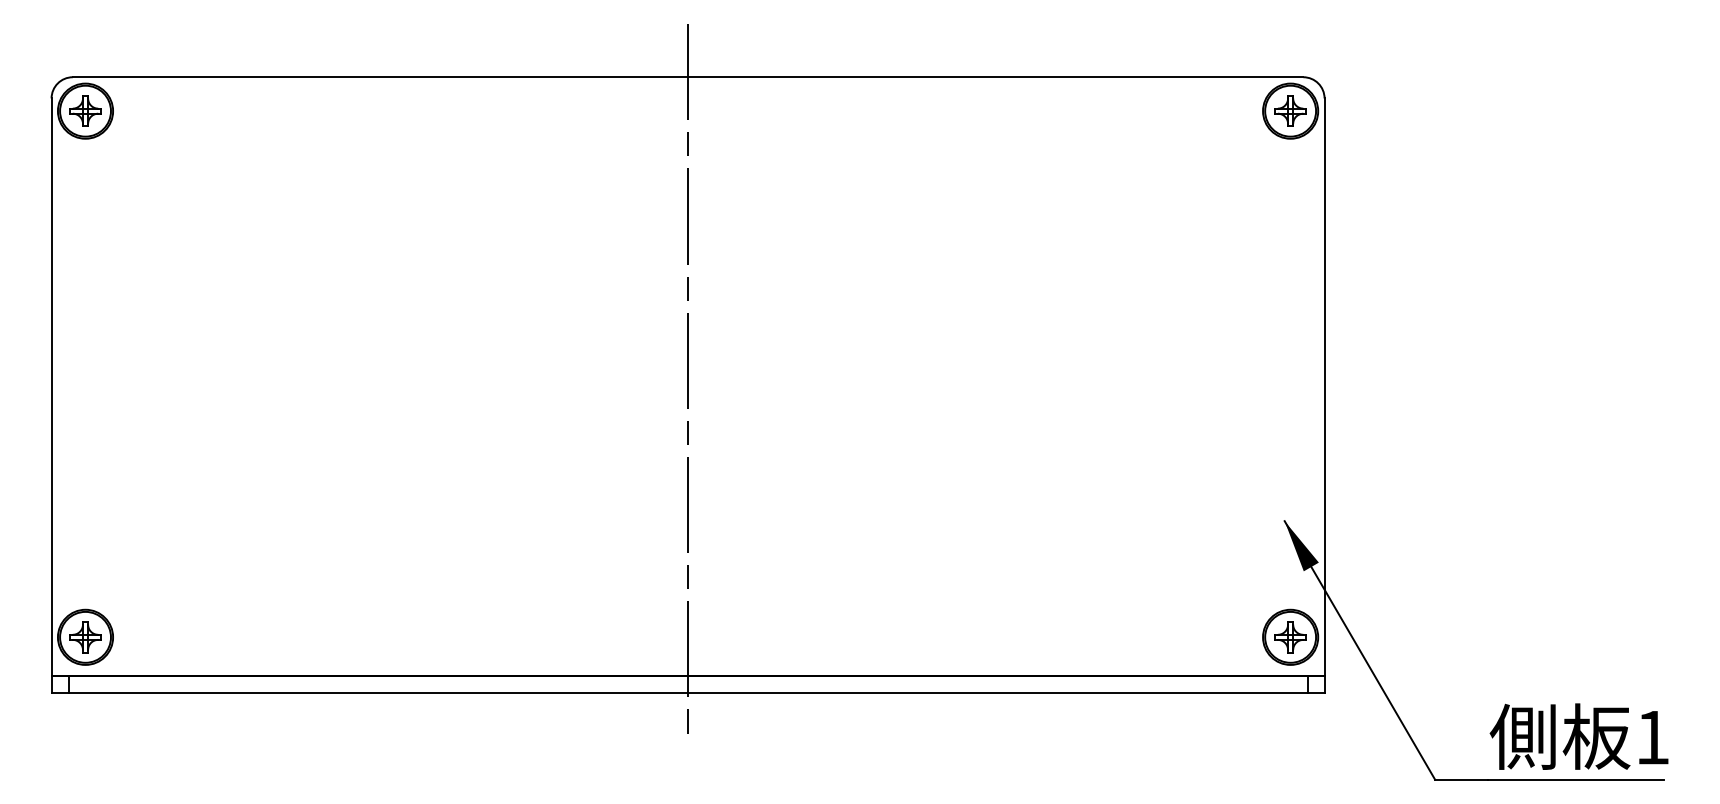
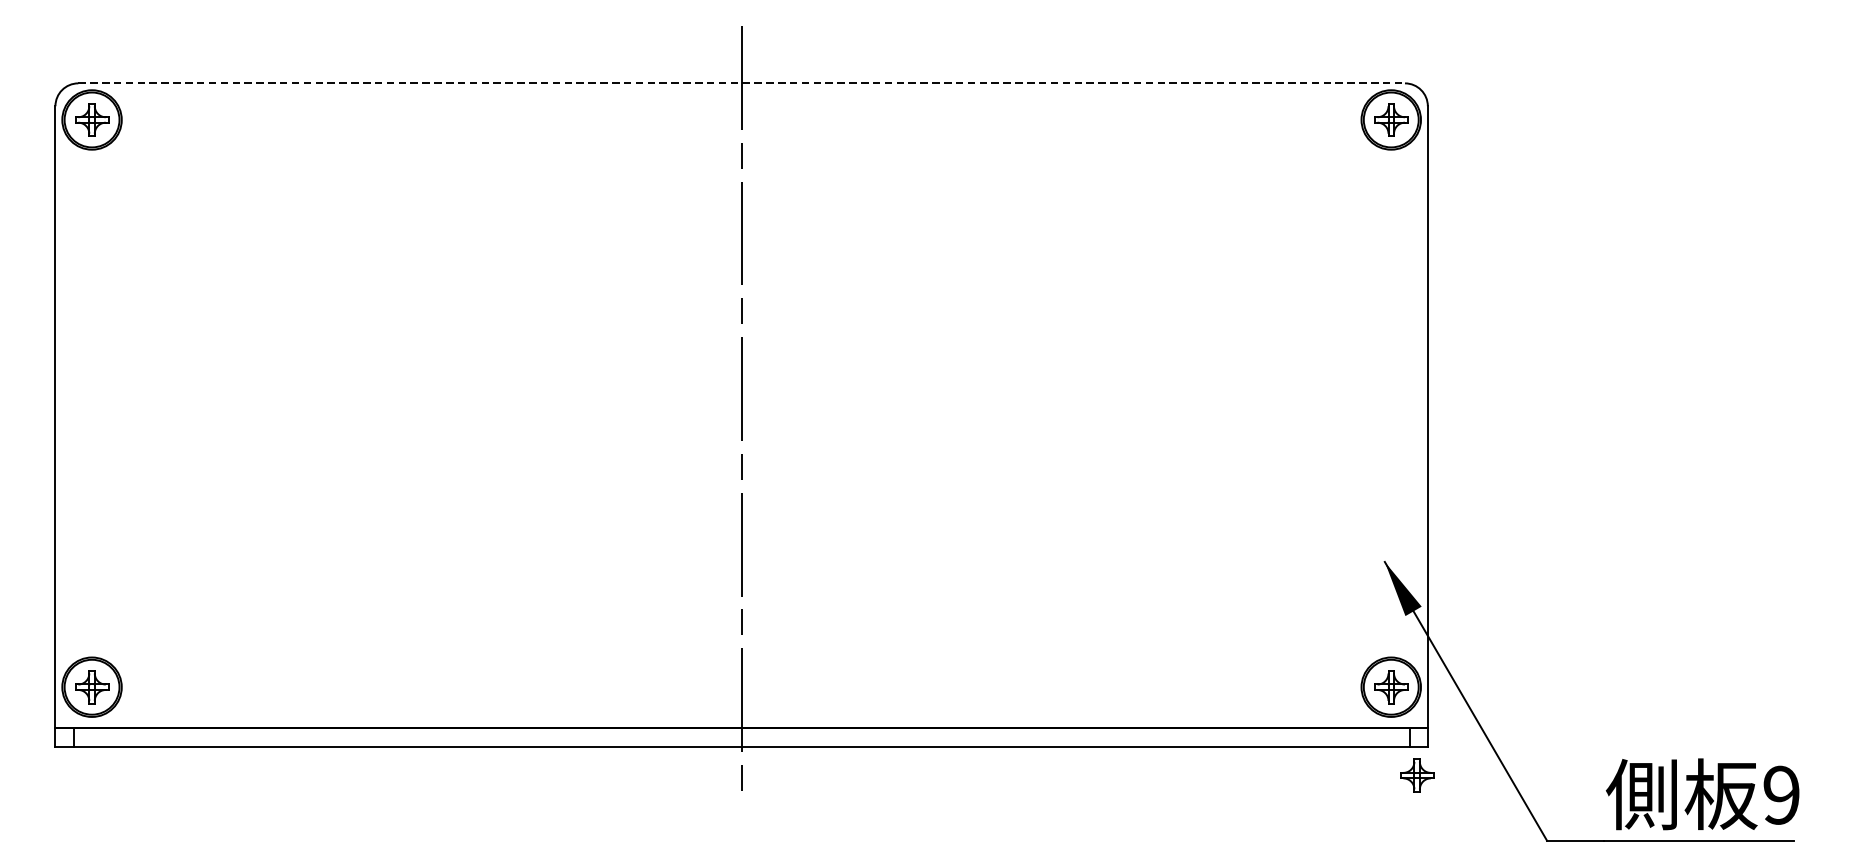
line: (688, 77) -> (742, 83), solid -> dashed
part: (1314, 719) -> (1416, 775), added
text: (1652, 737) -> (1781, 795), 1 -> 9

